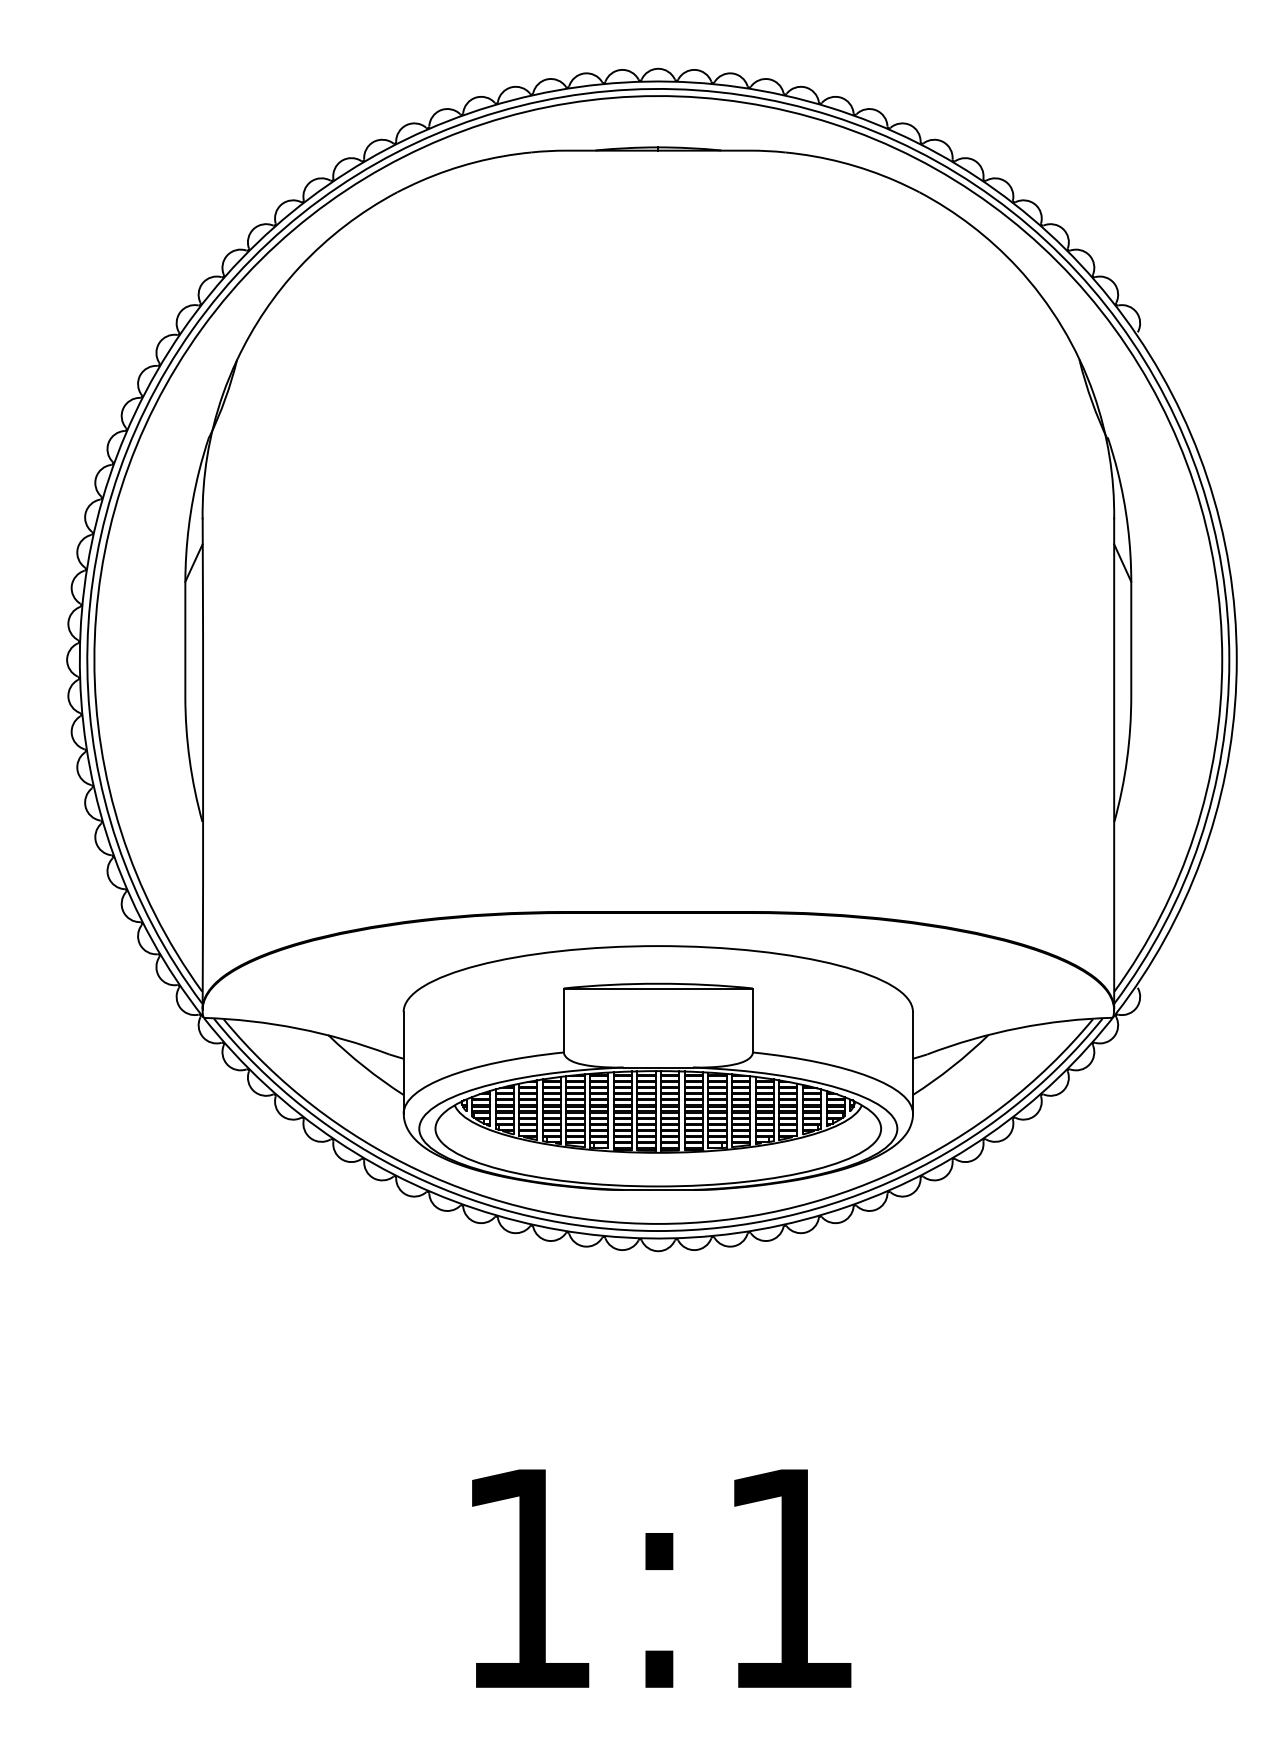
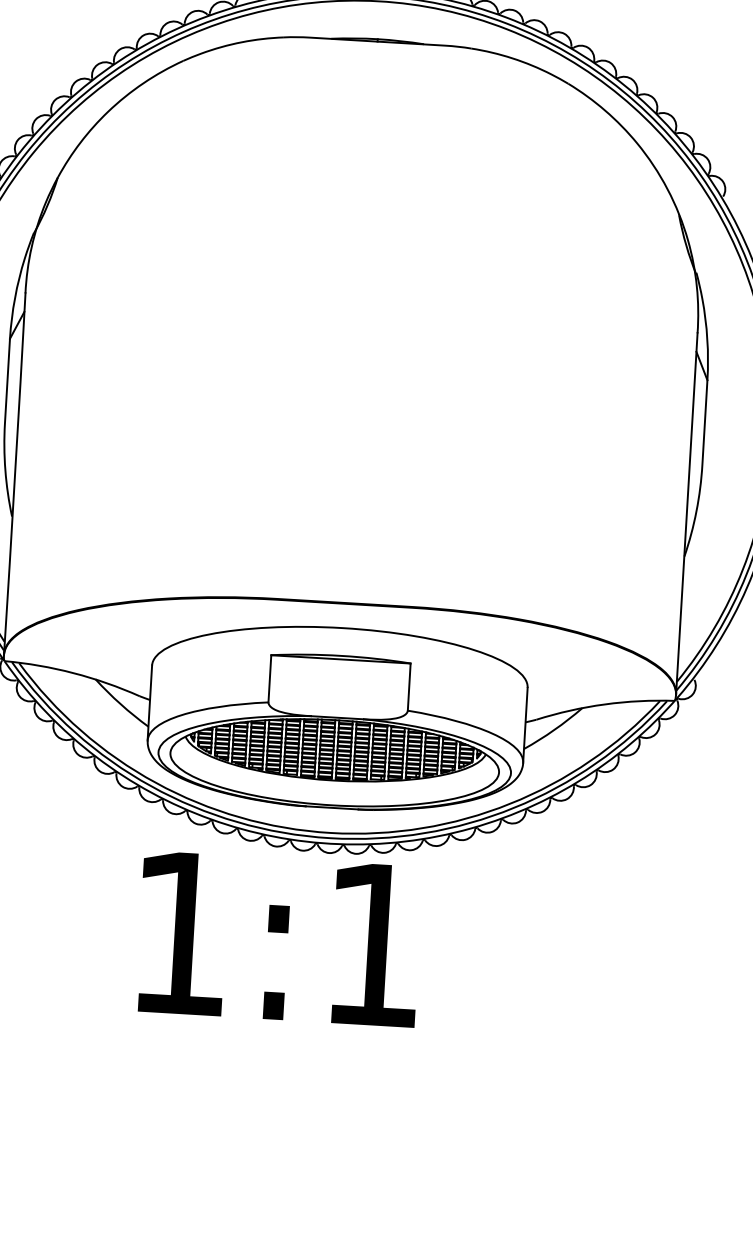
text: (661, 1578) -> (279, 939), moved

